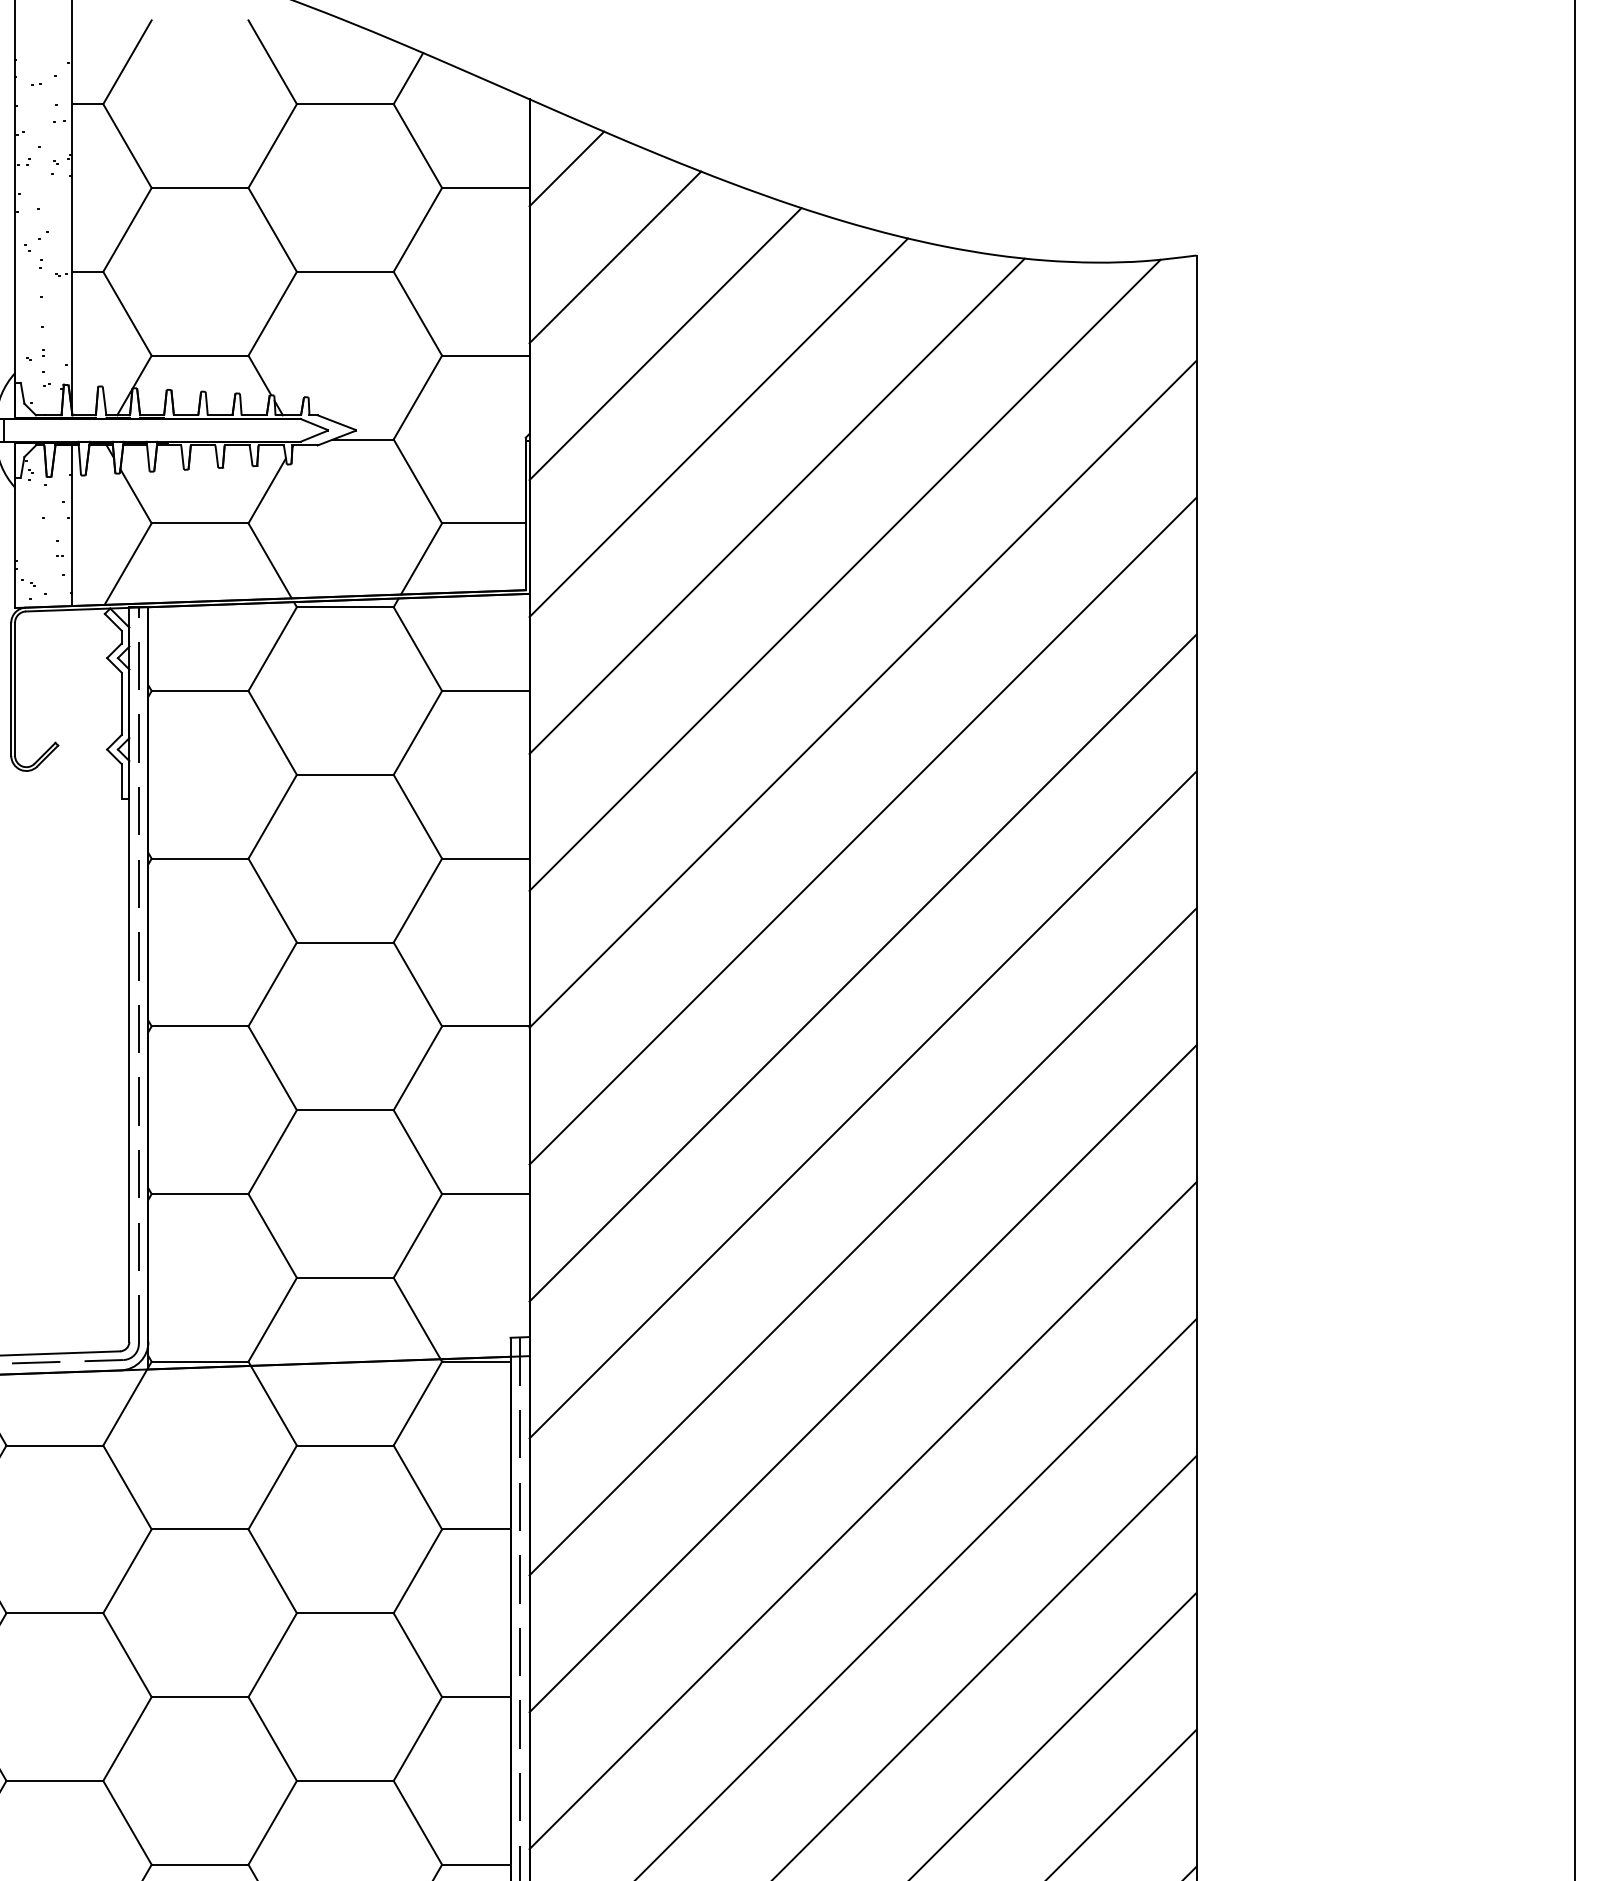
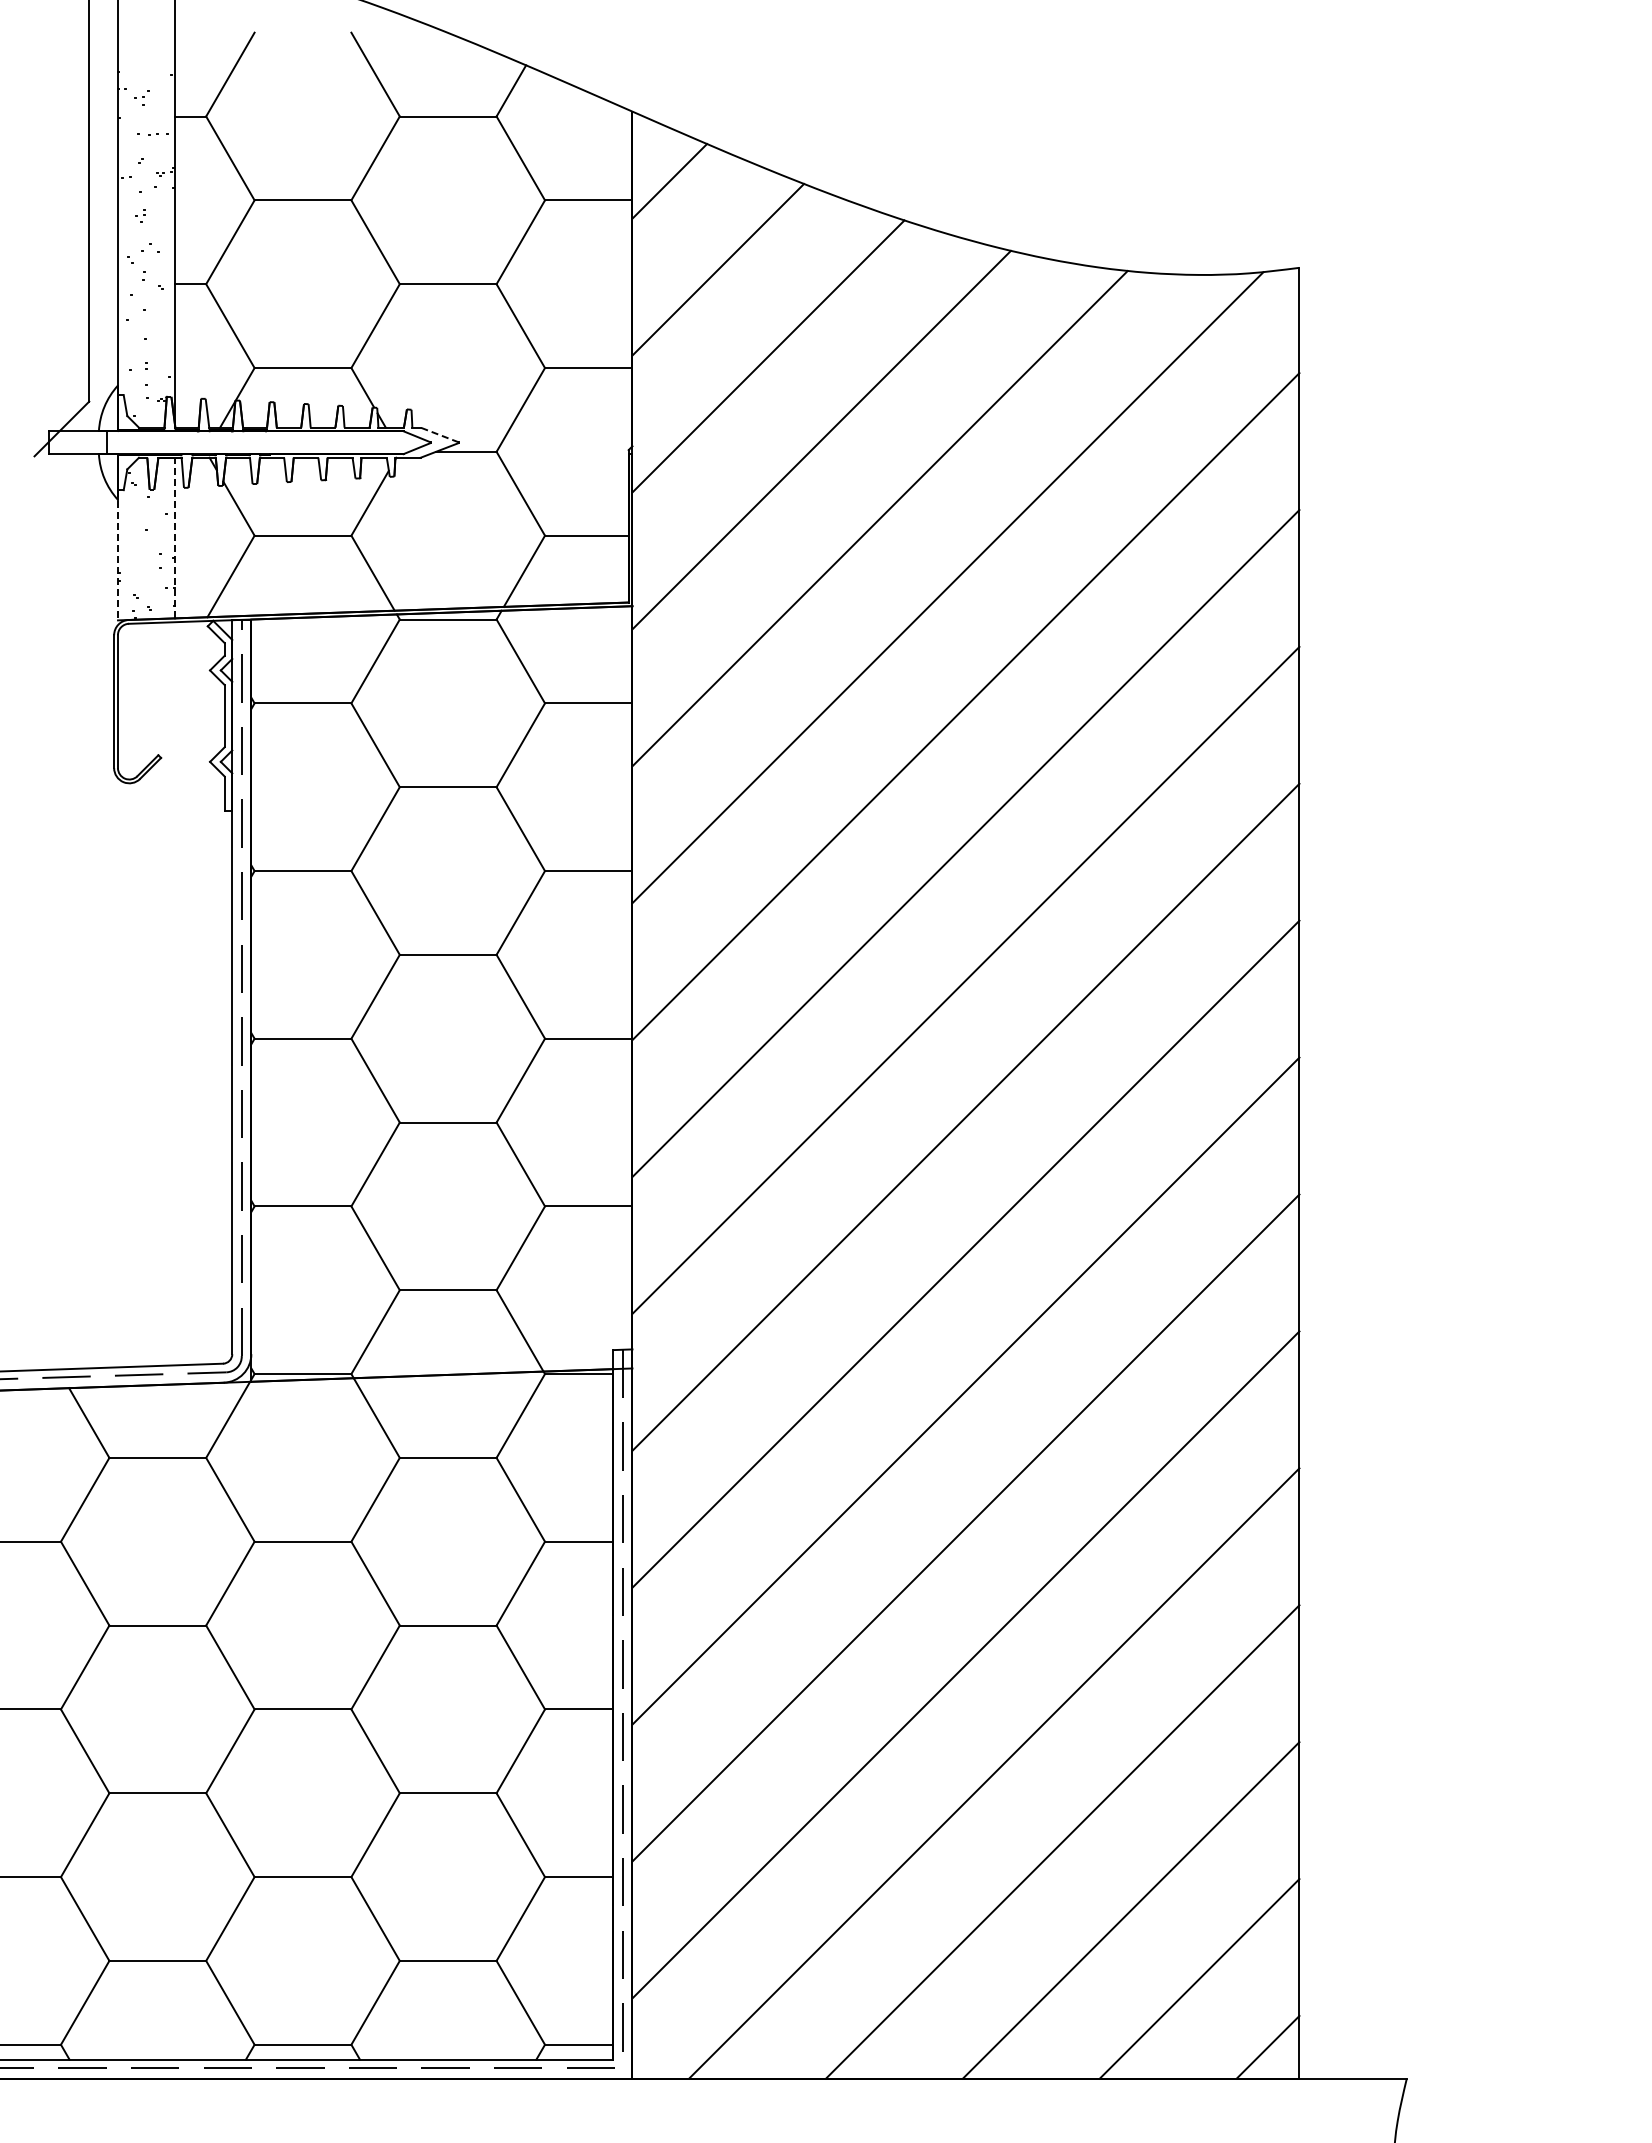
line: (336, 422) -> (439, 434), solid -> dashed
line: (72, 525) -> (175, 537), solid -> dashed
line: (15, 543) -> (118, 555), solid -> dashed

